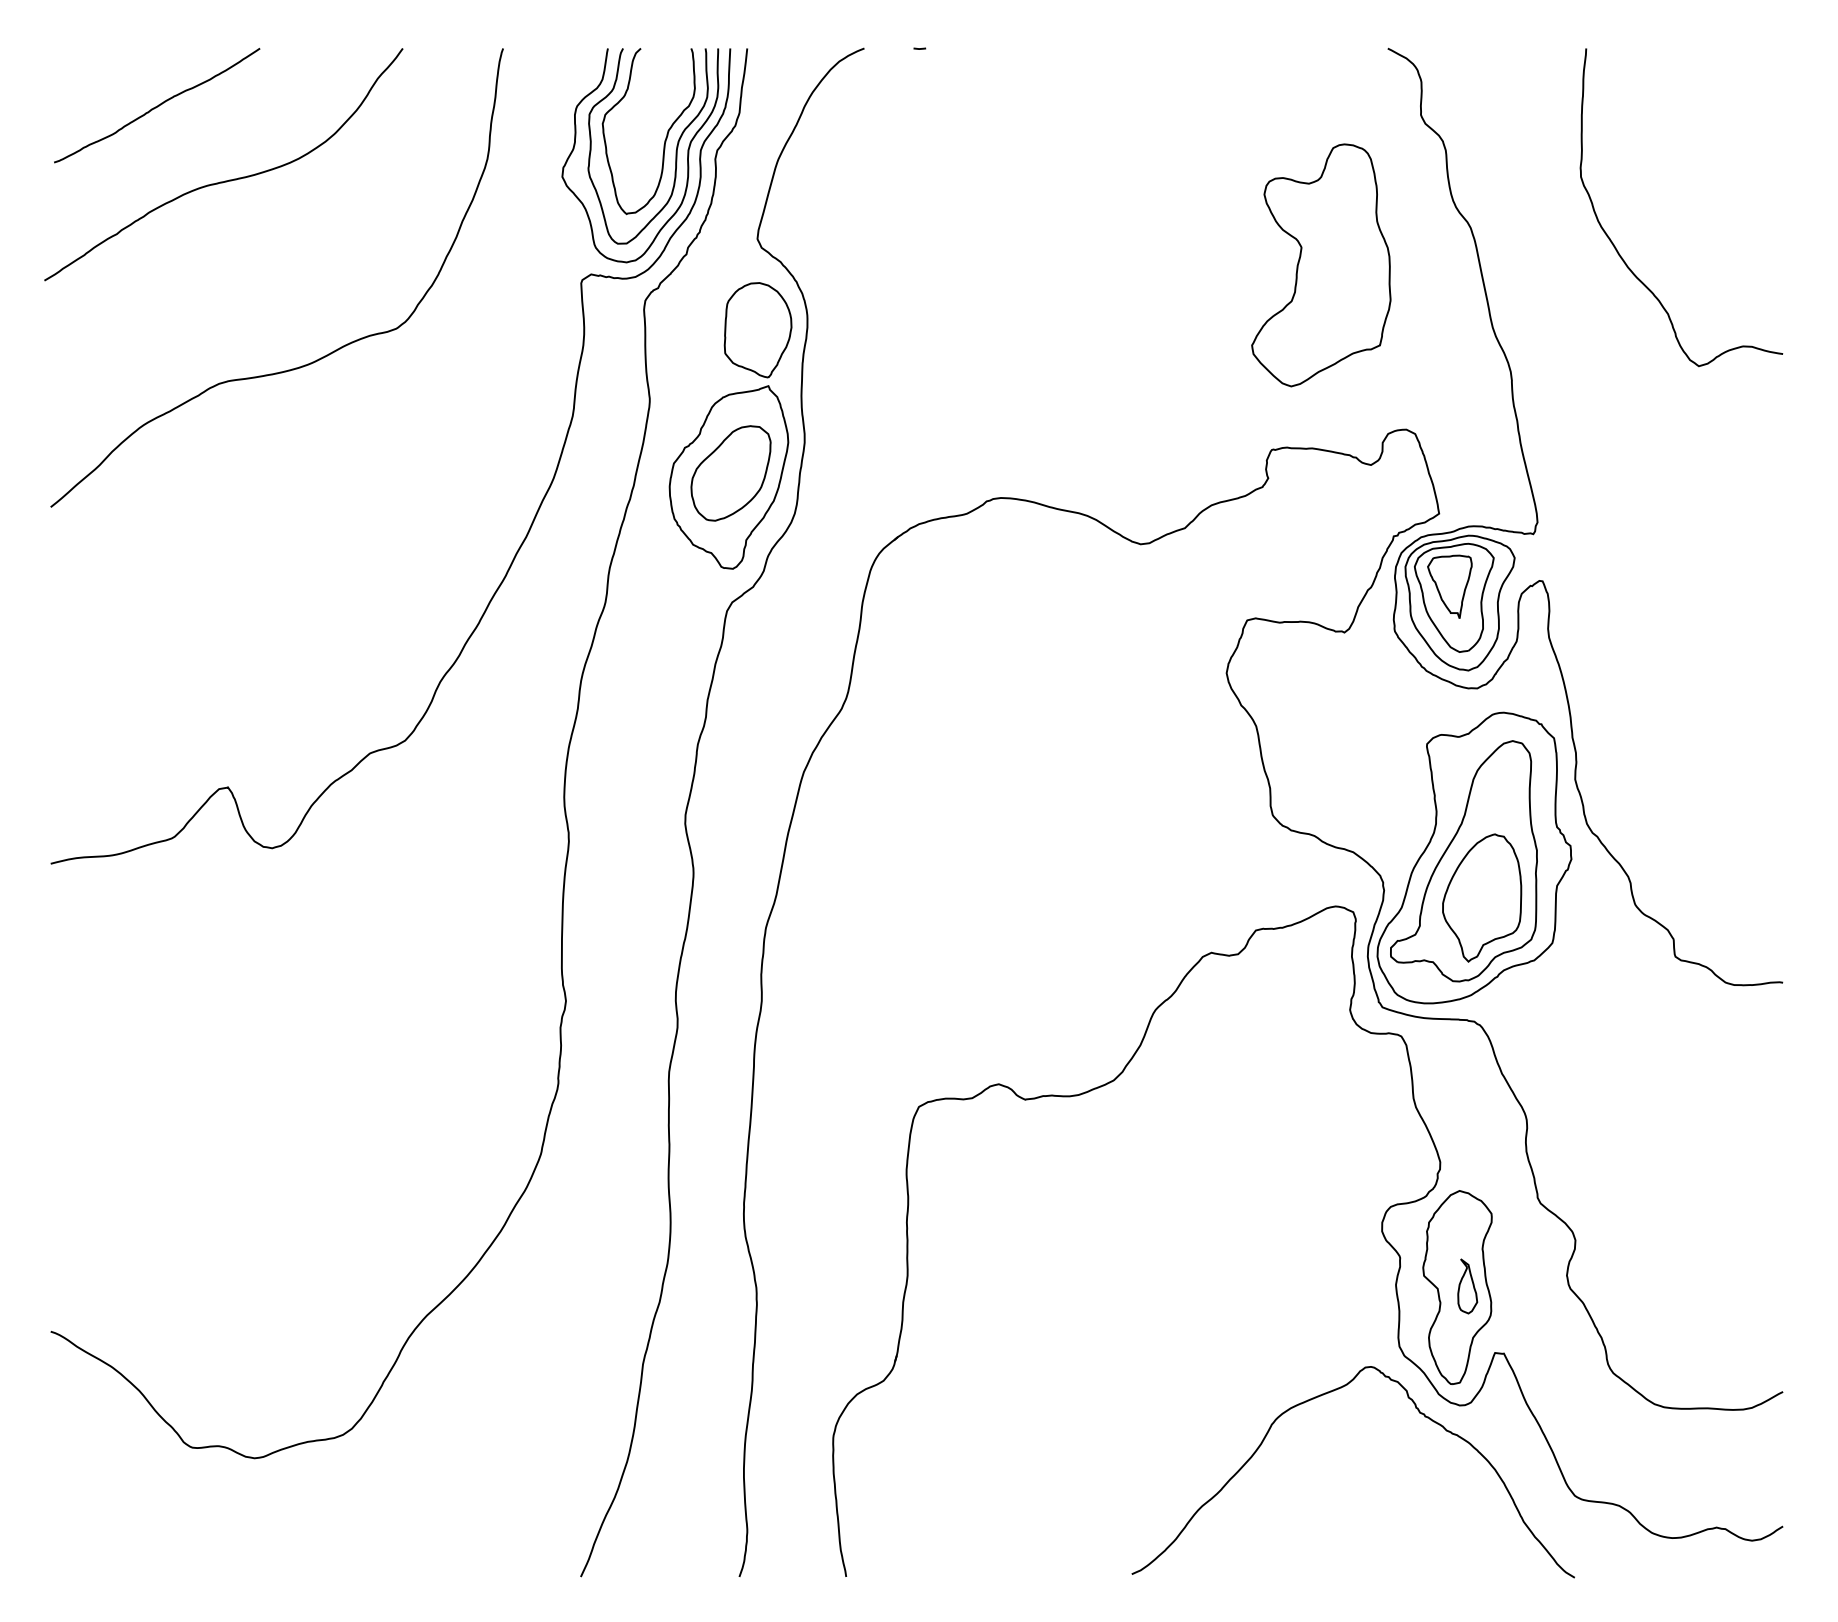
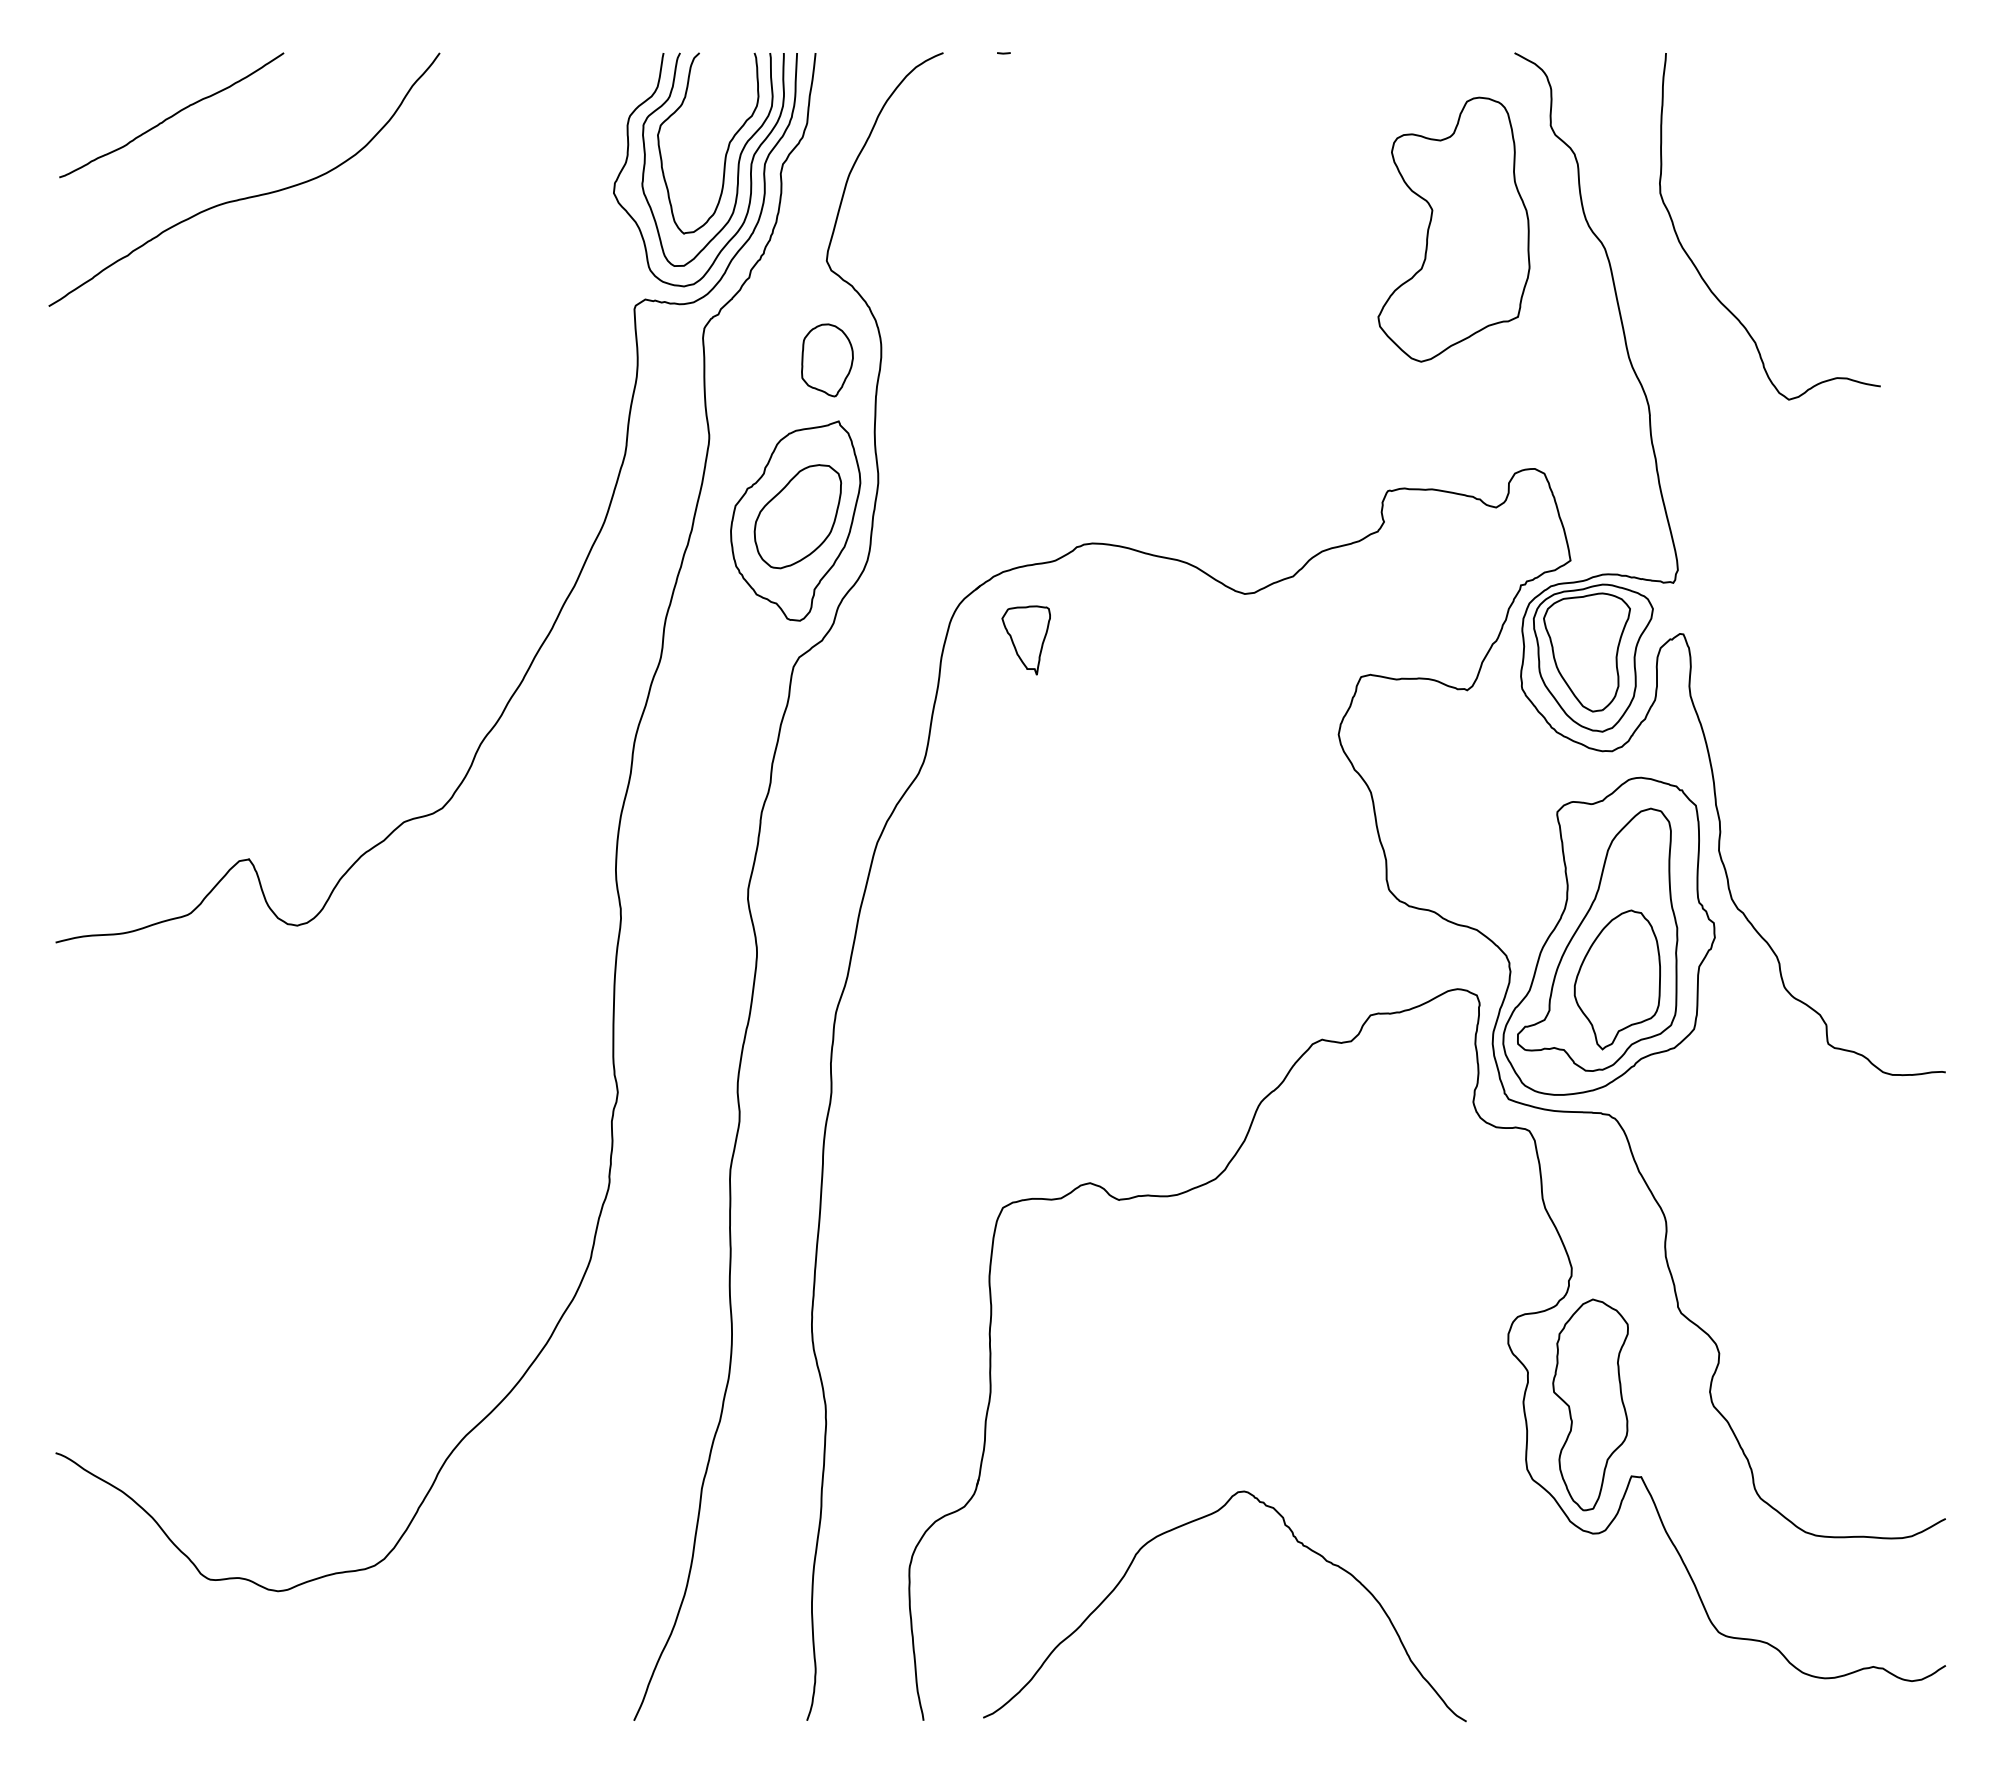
curve: (1615, 246) -> (1698, 269), moved
part: (1320, 265) -> (1453, 229), moved
part: (758, 330) -> (827, 360), size x0.7
curve: (320, 357) -> (349, 390), removed
part: (1449, 586) -> (1025, 640), moved
part: (1467, 1286) -> (1601, 1403), removed
curve: (1321, 1396) -> (1190, 1523), moved

